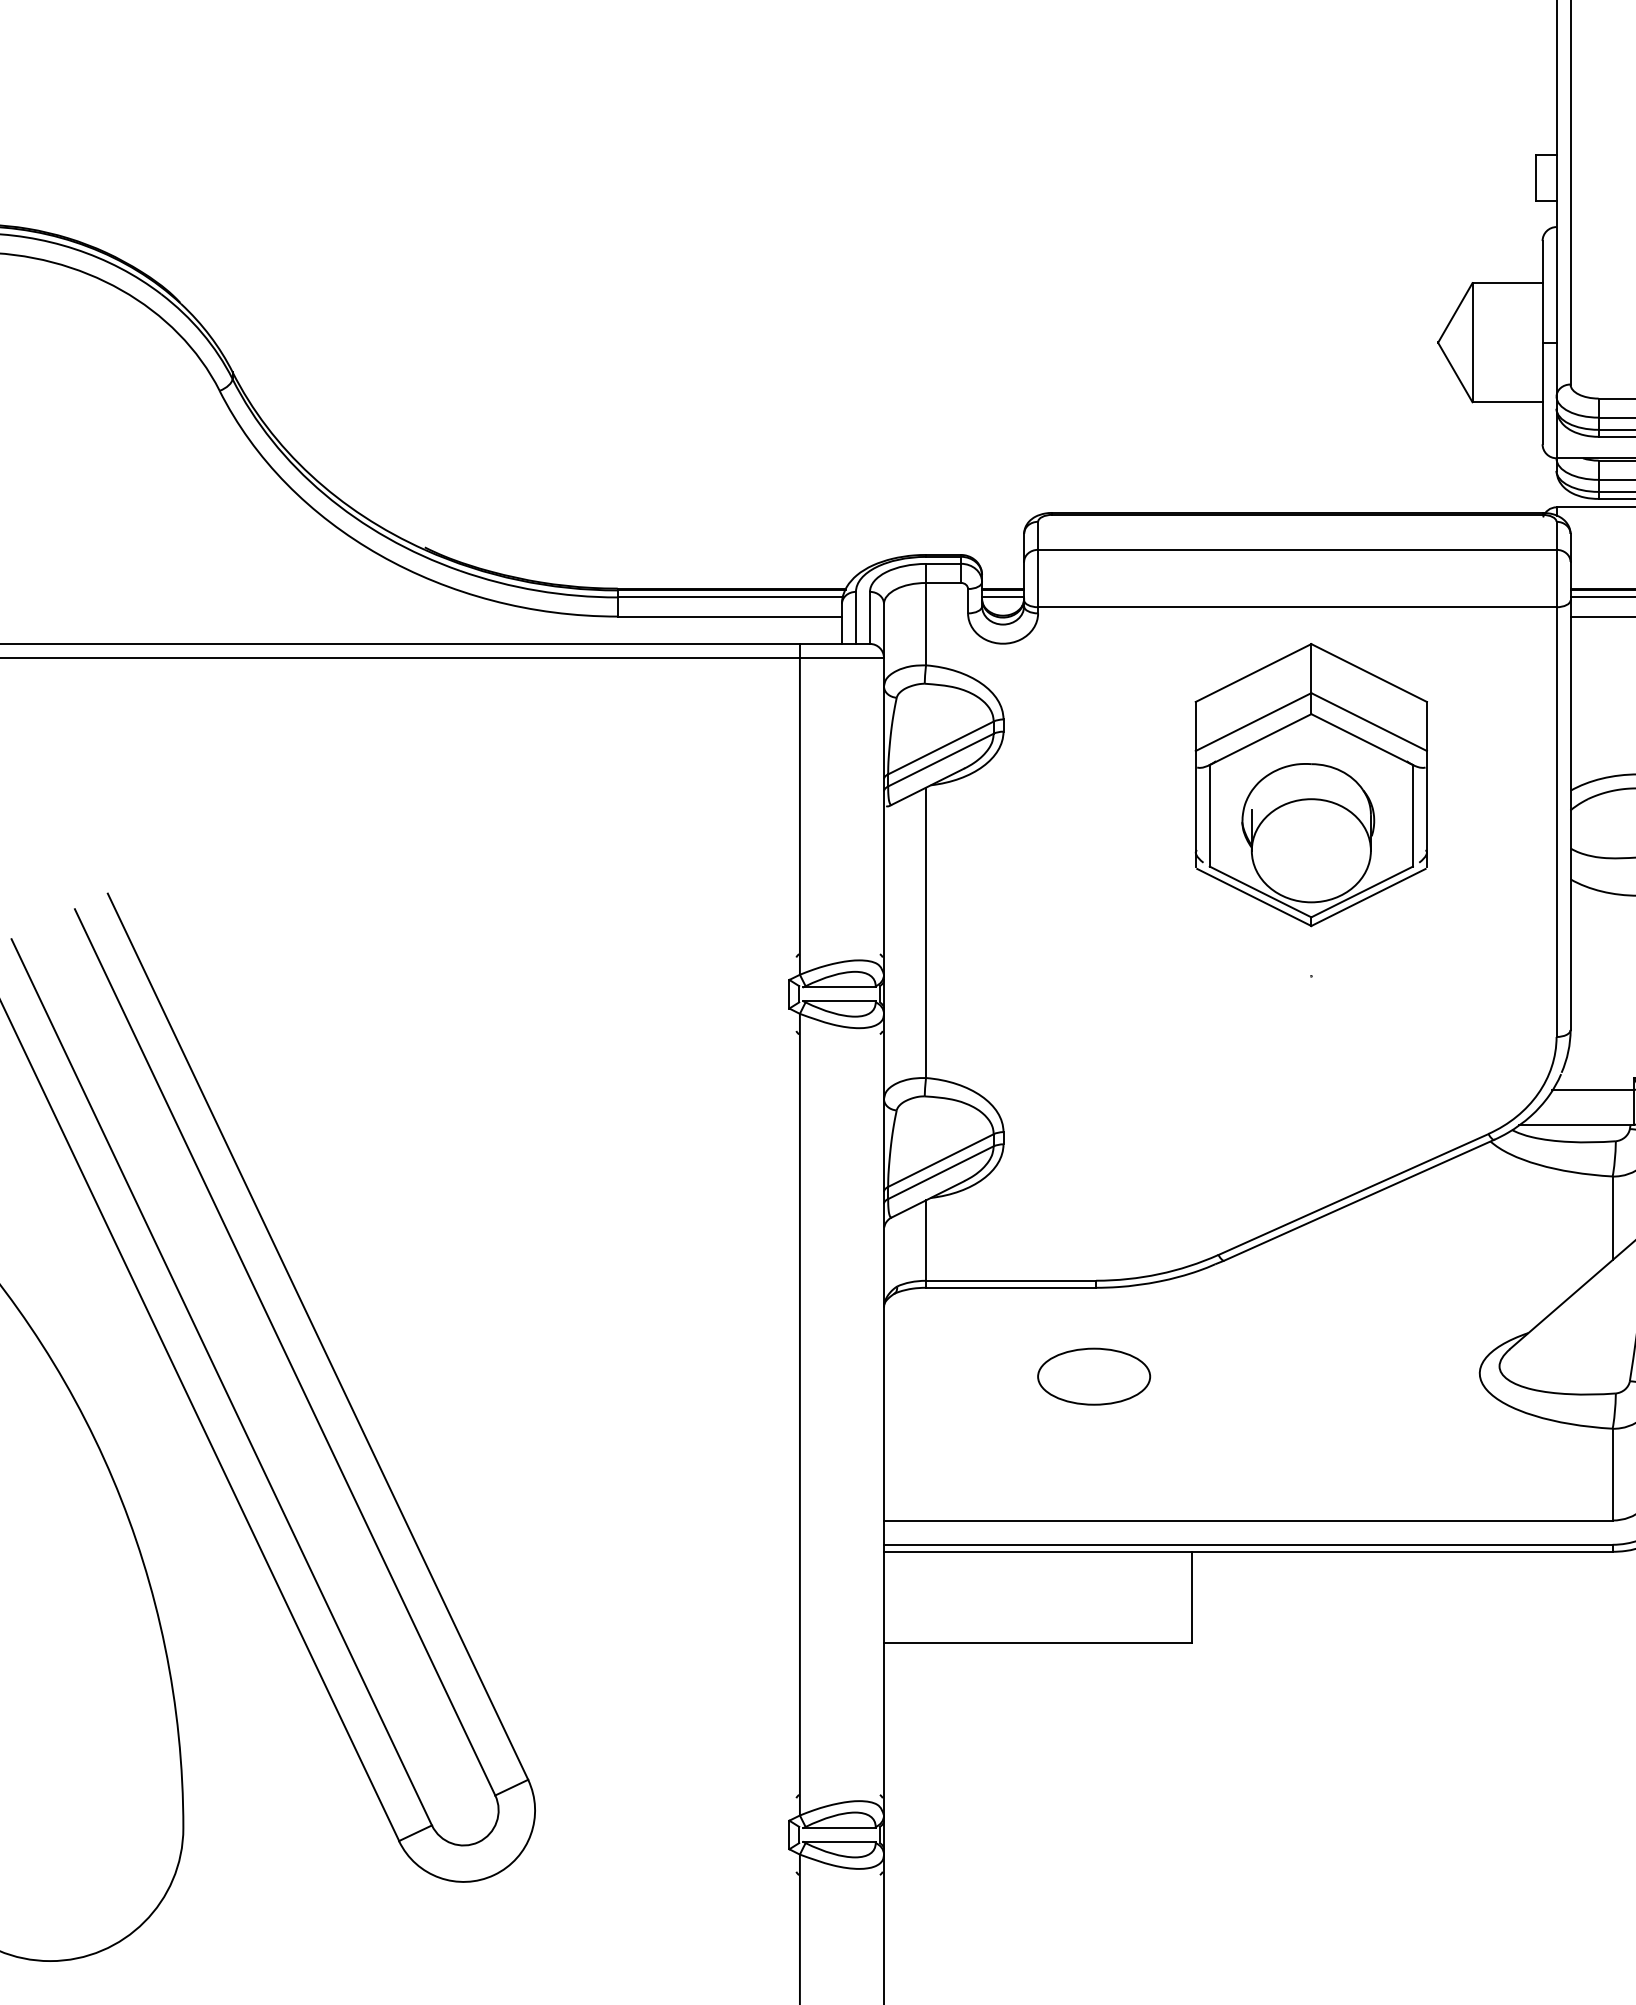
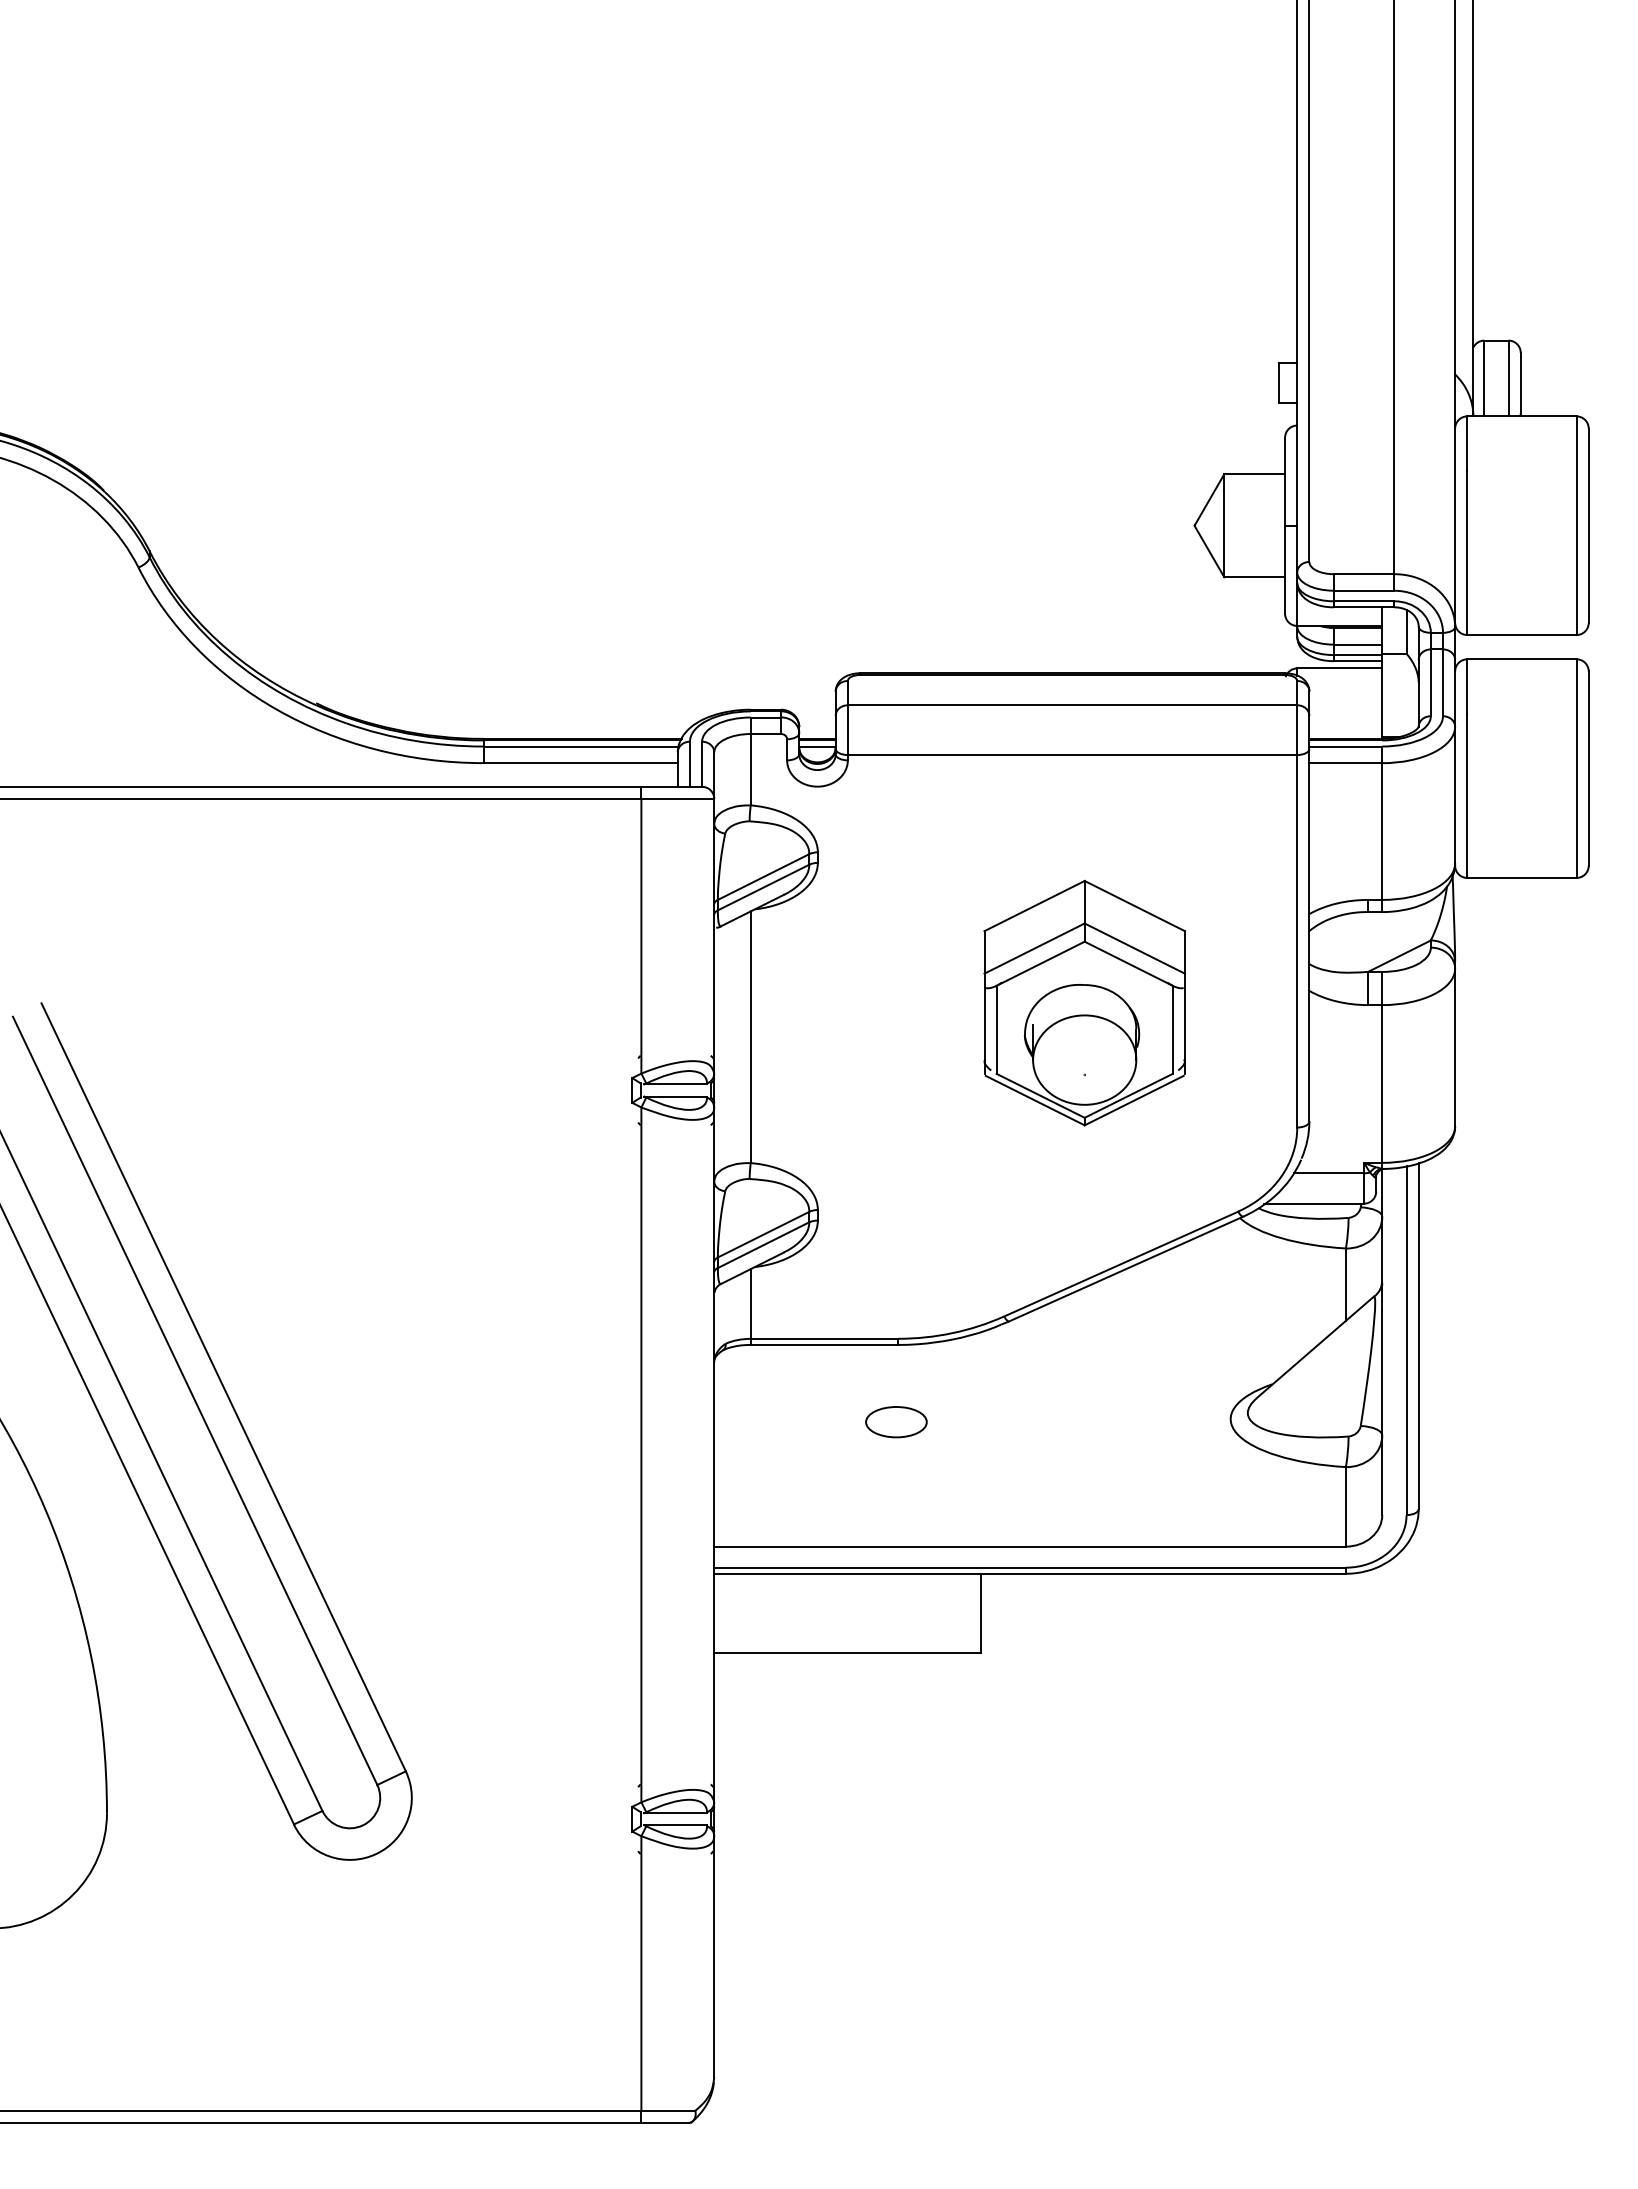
part: (1311, 784) -> (1084, 1002), moved
part: (1094, 1377) -> (896, 1422), size x0.62

